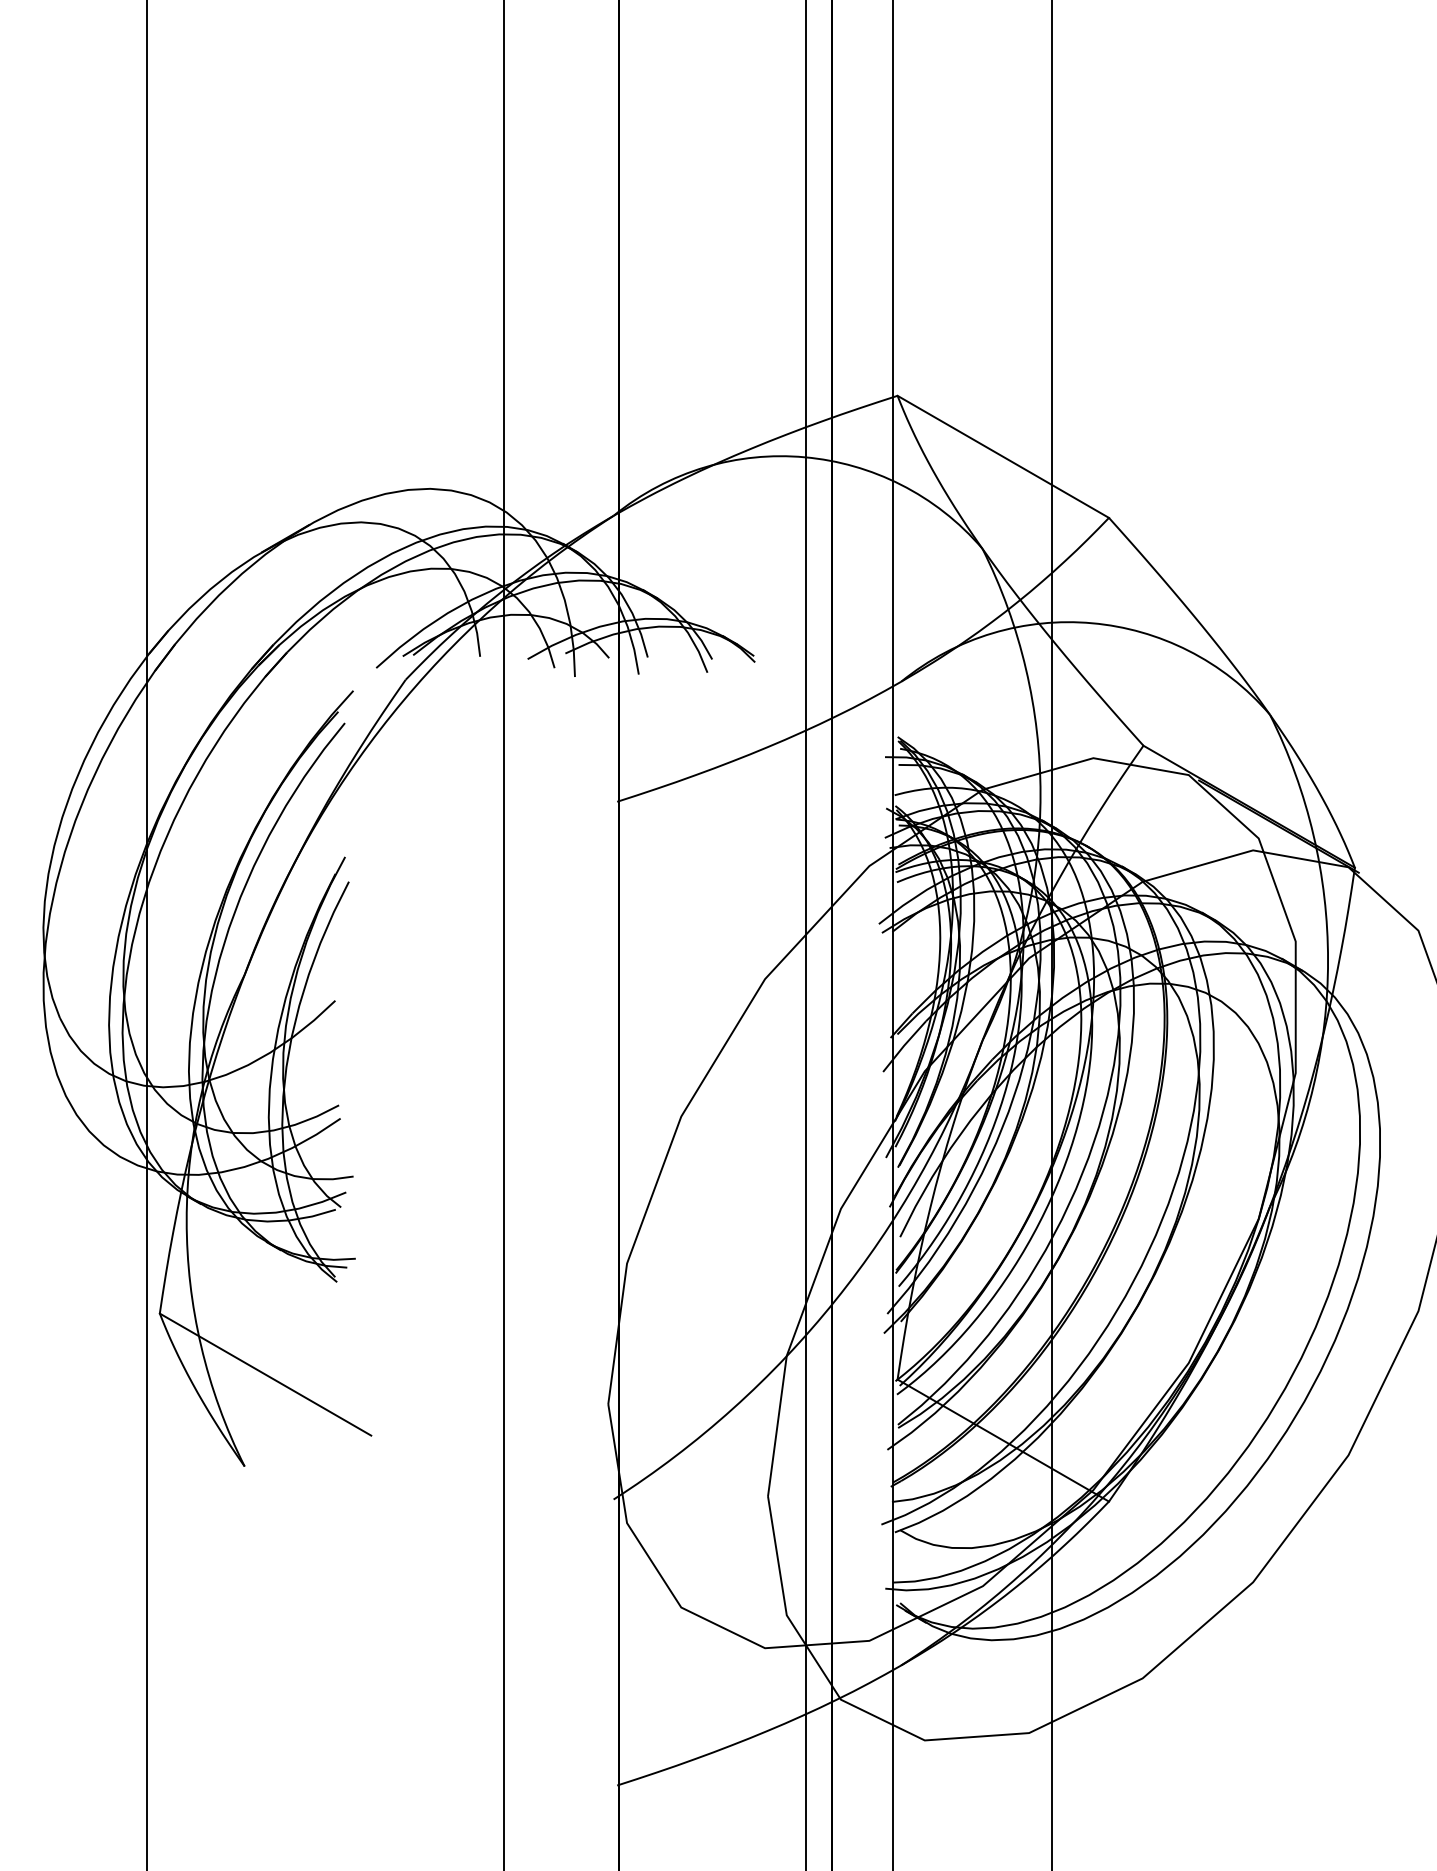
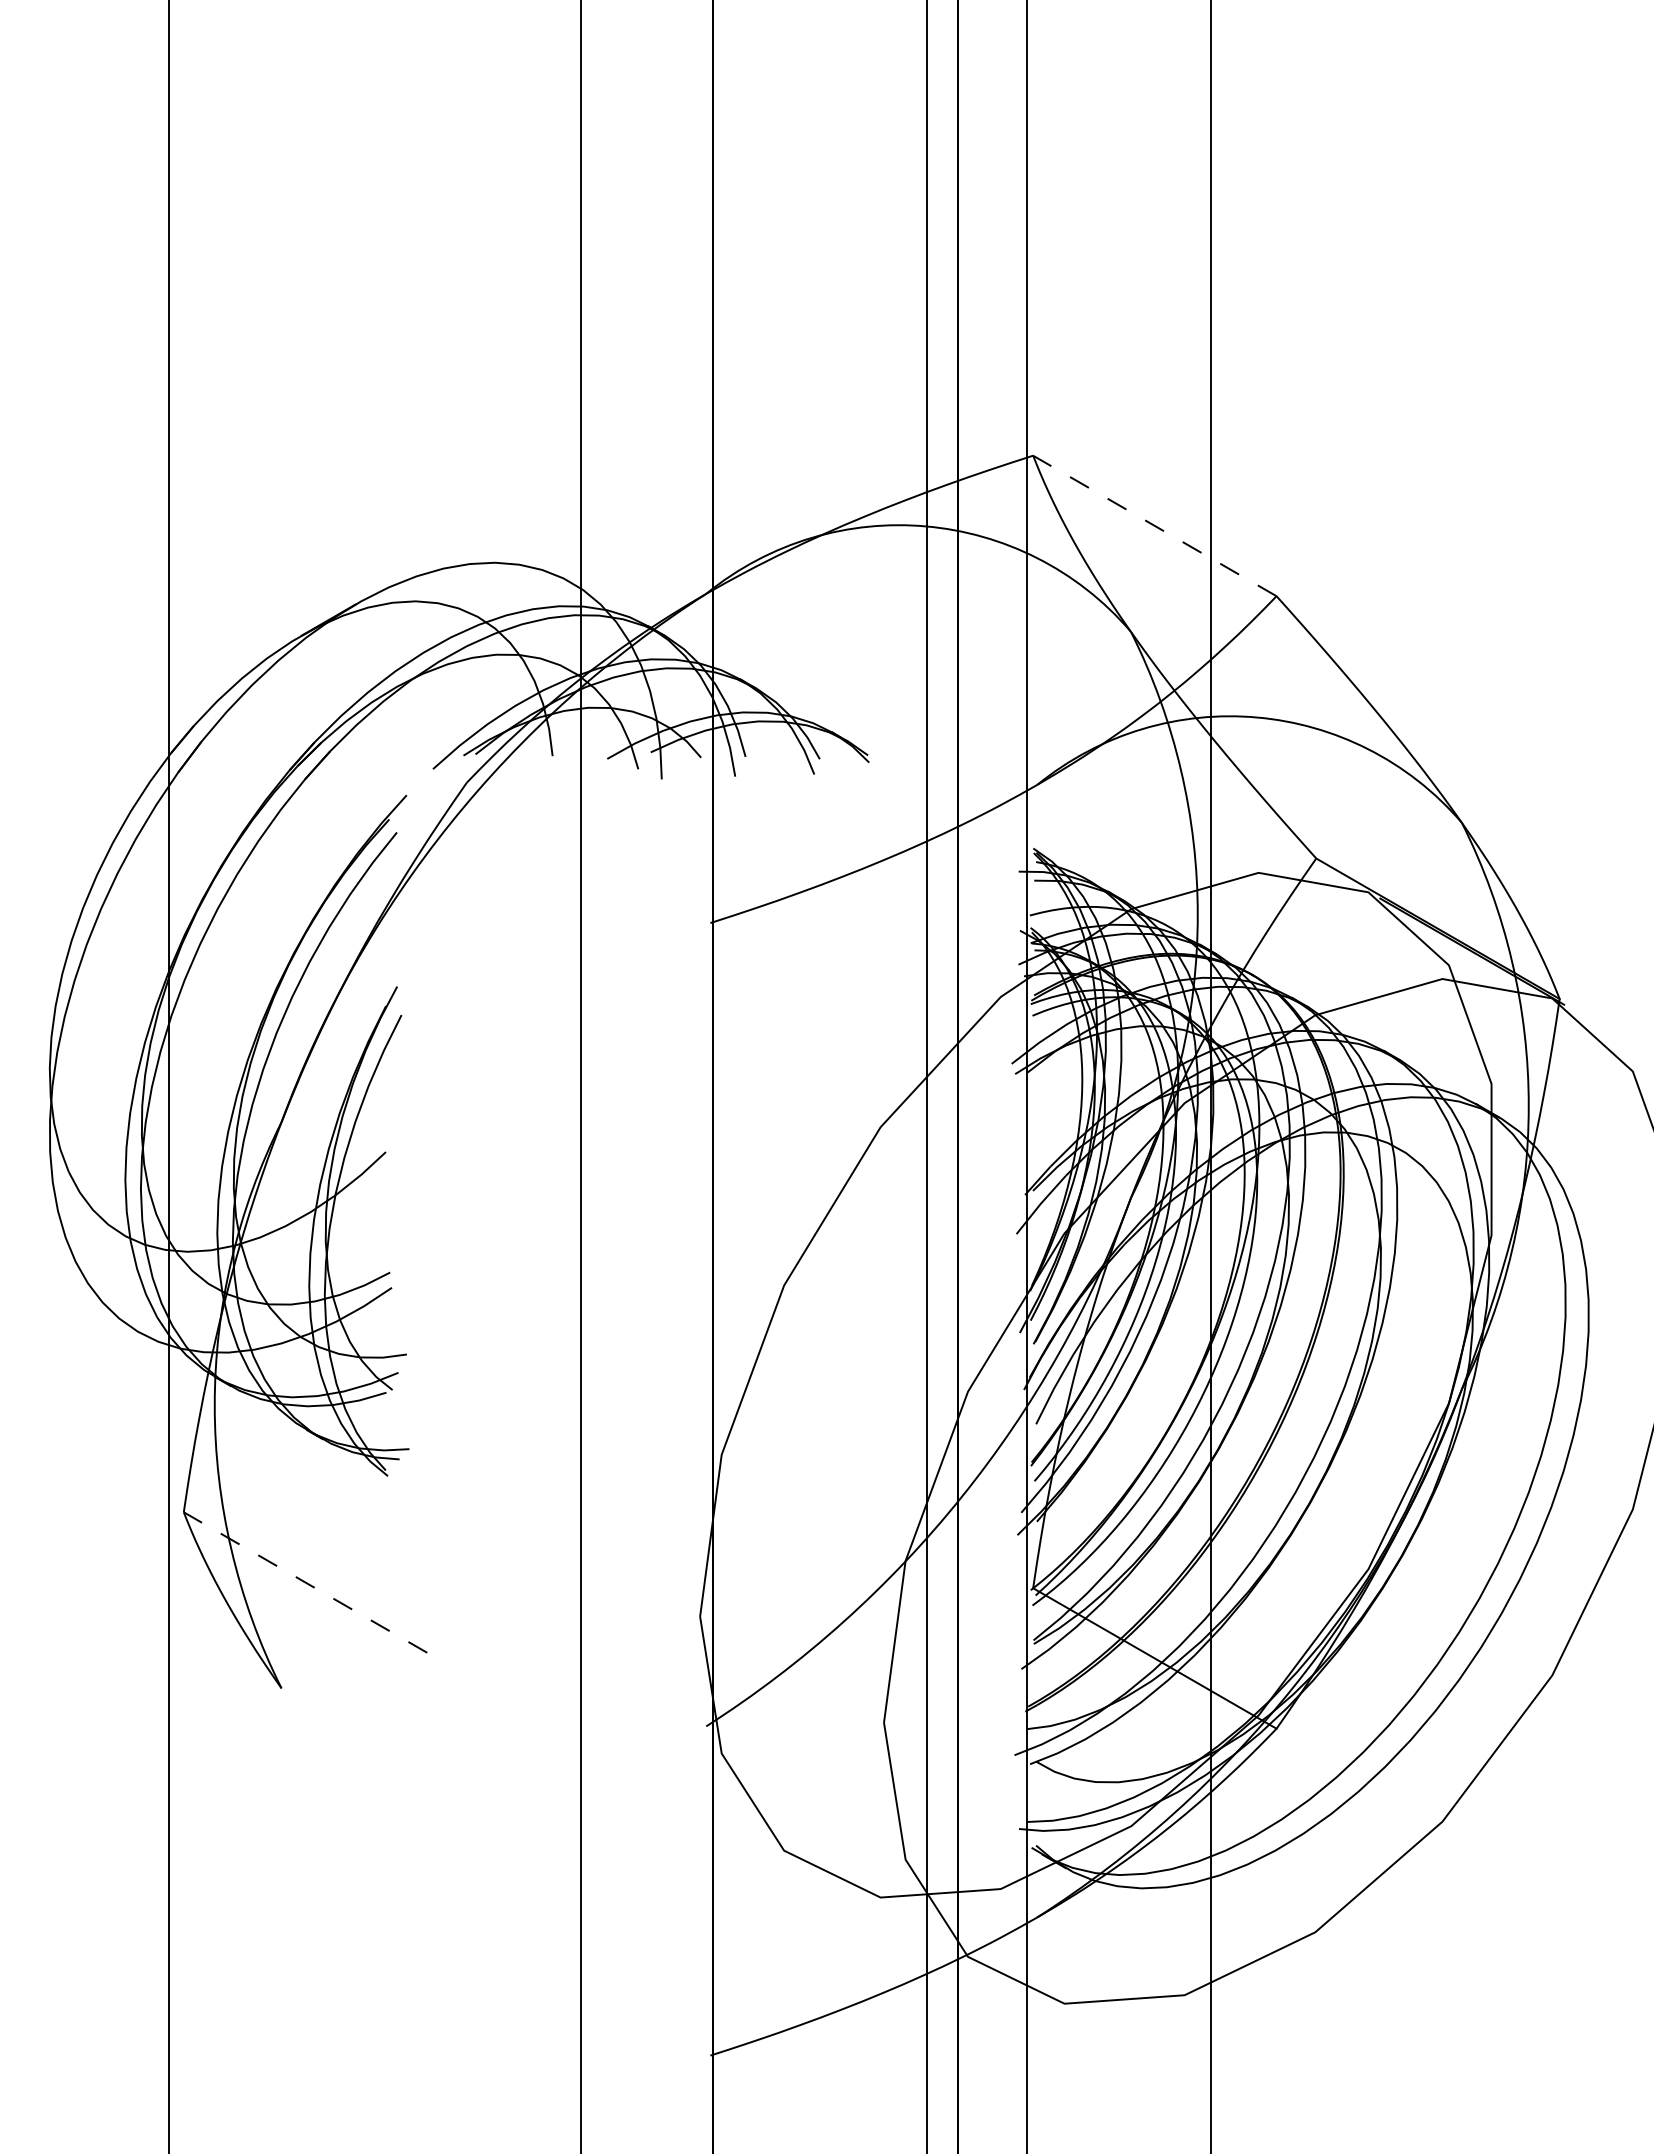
line: (1002, 456) -> (1154, 525), solid -> dashed
line: (265, 1374) -> (305, 1582), solid -> dashed

